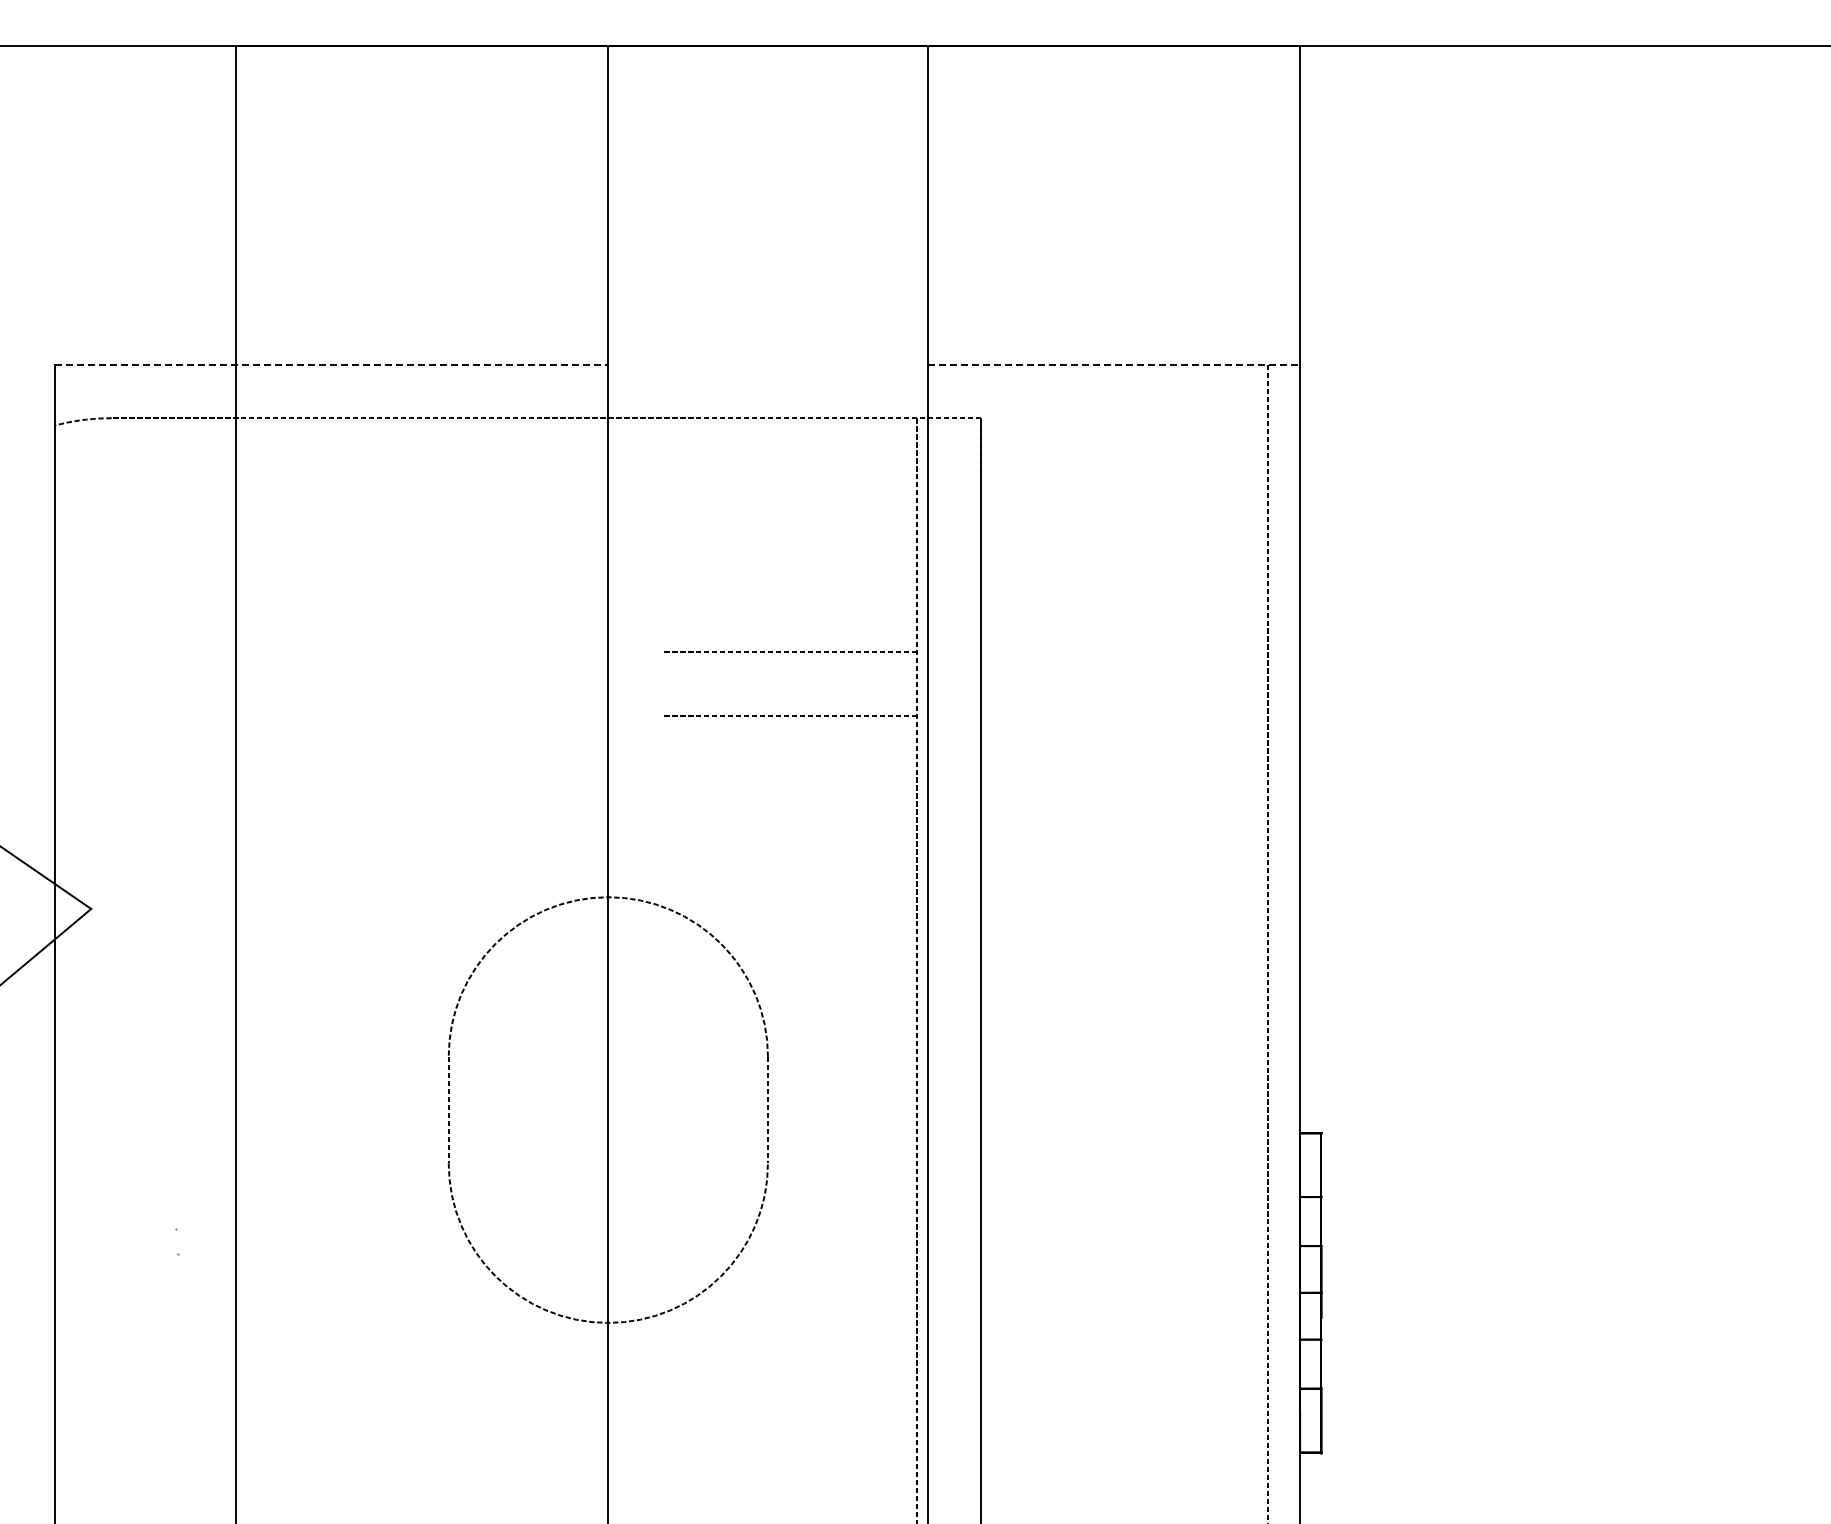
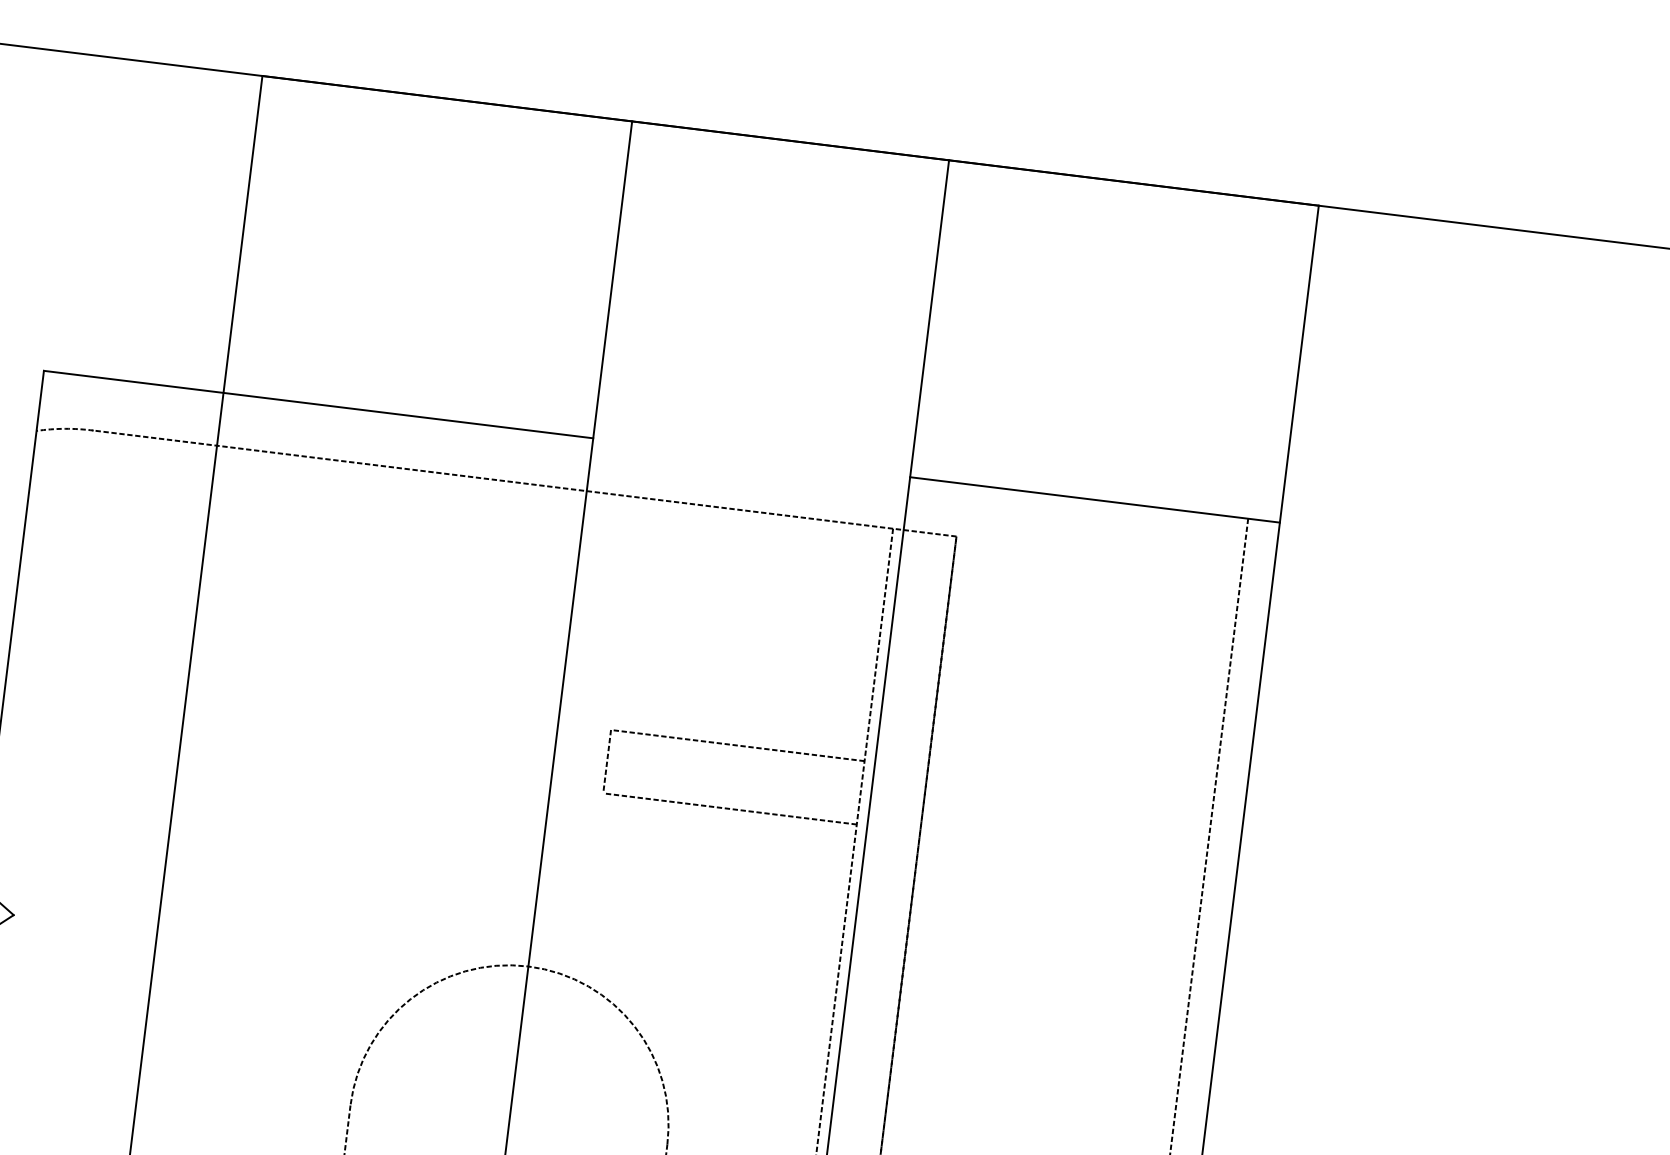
line: (331, 365) -> (318, 404), dashed -> solid
line: (1114, 365) -> (1095, 500), dashed -> solid
line: (661, 684) -> (607, 761), added

